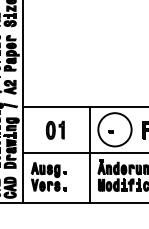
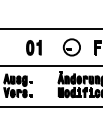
part: (55, 129) -> (34, 47), moved
circle: (114, 129) -> (71, 47), size x0.6
line: (90, 154) -> (51, 67), removed

